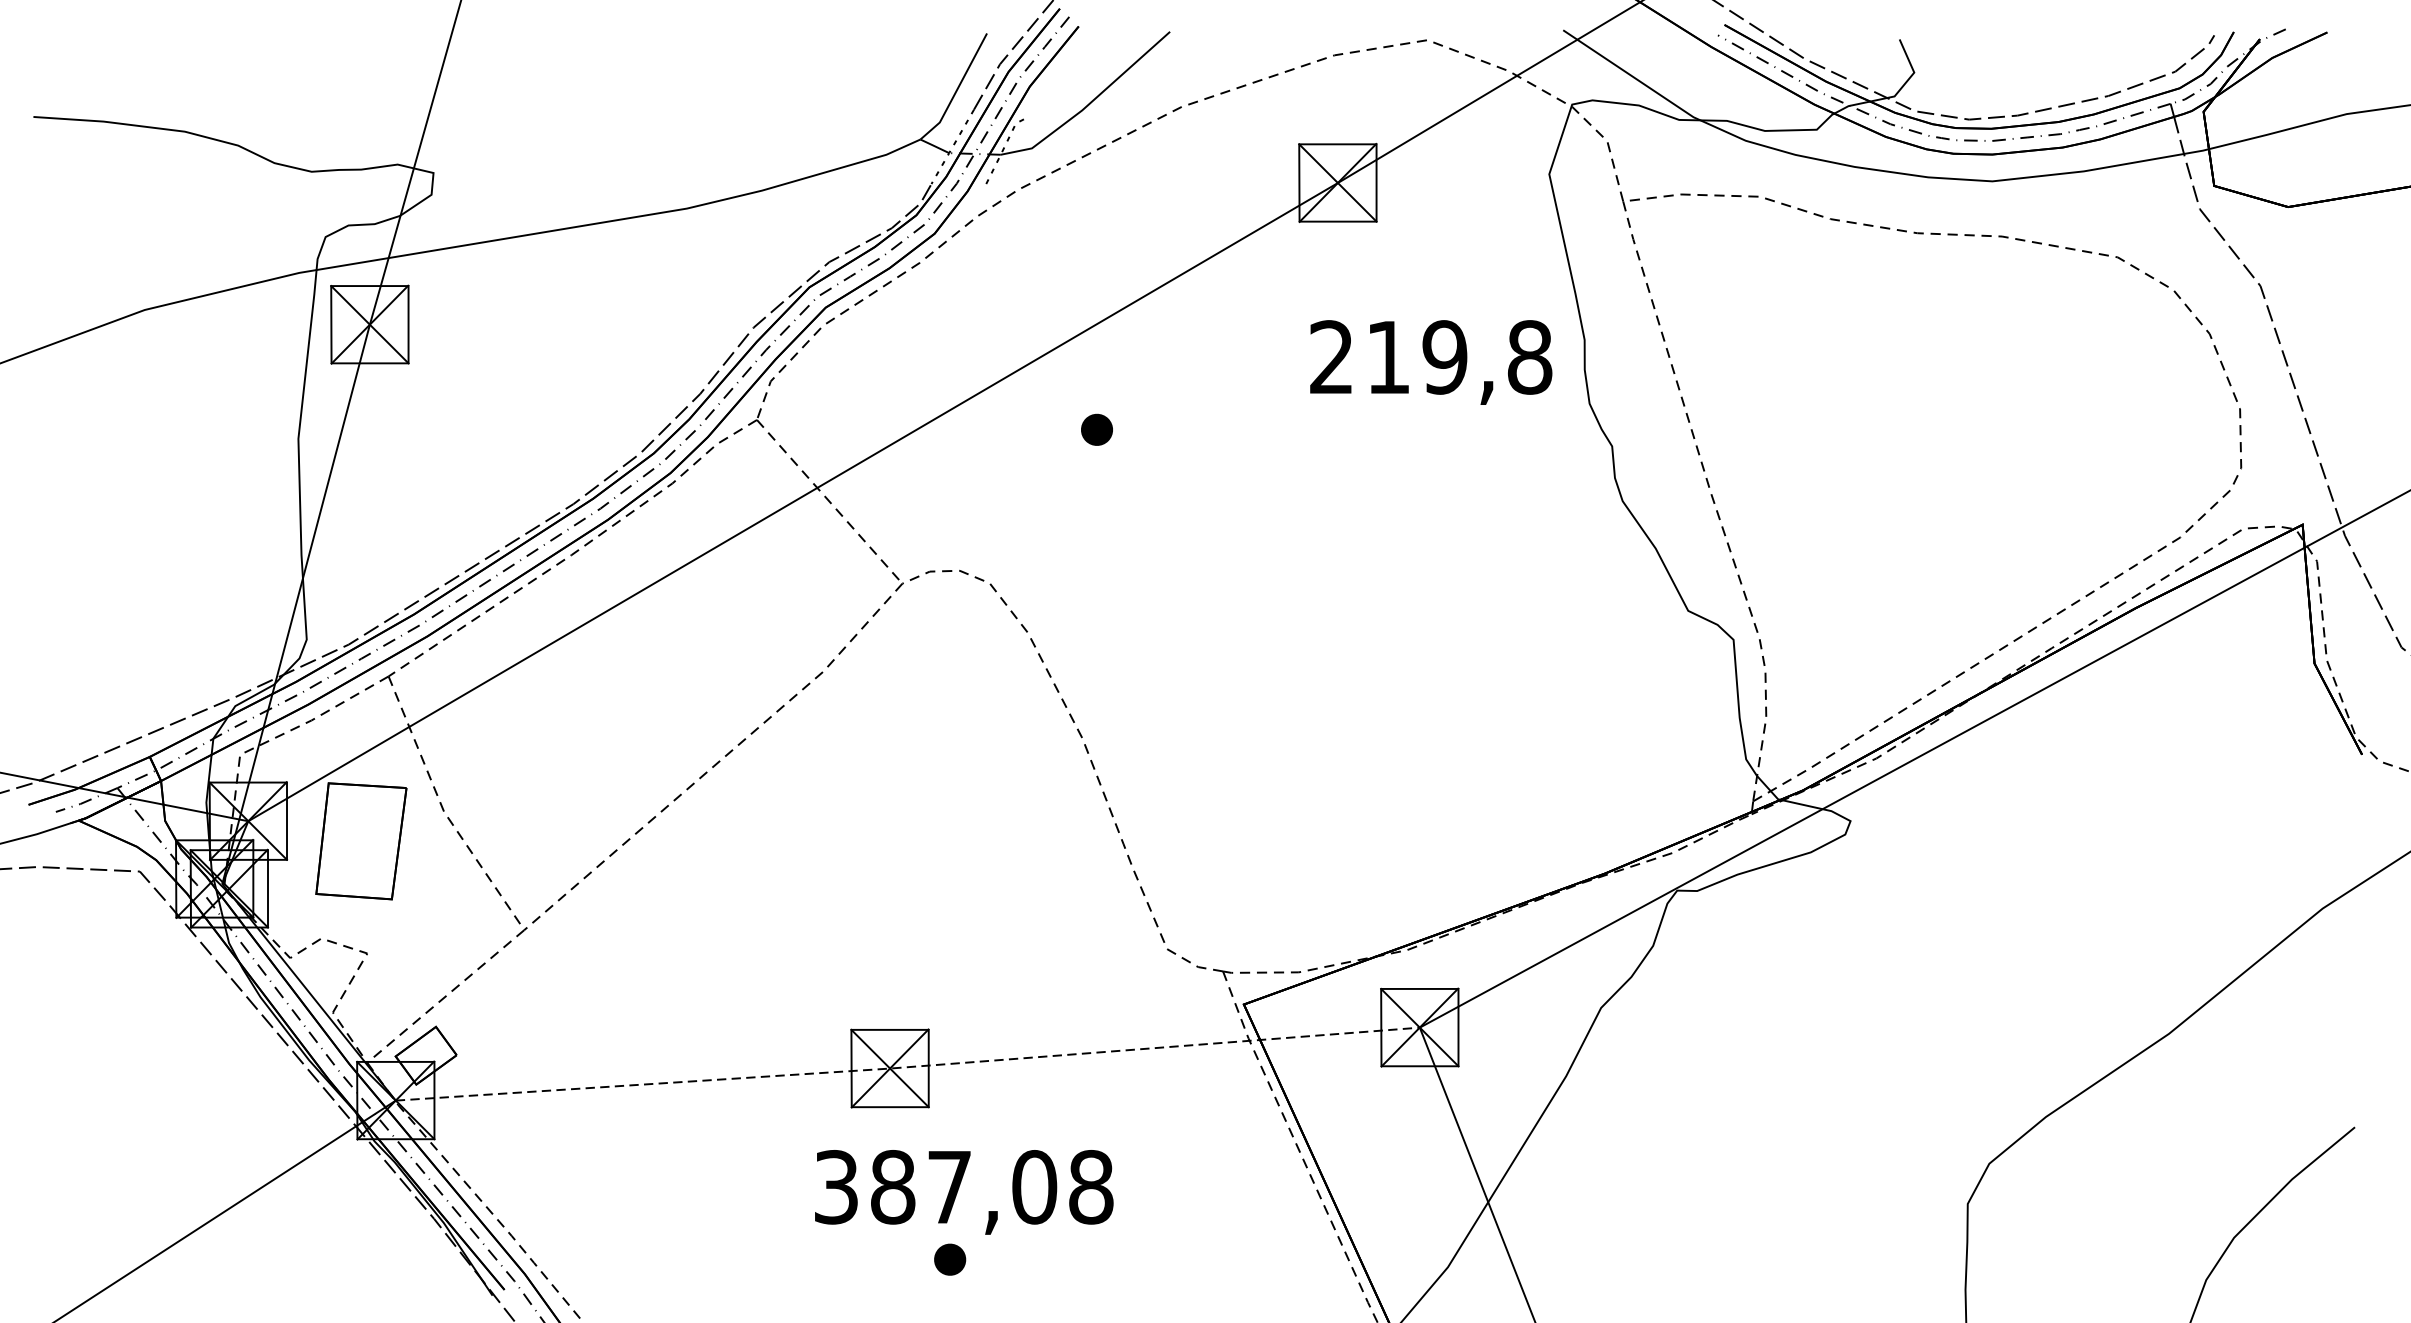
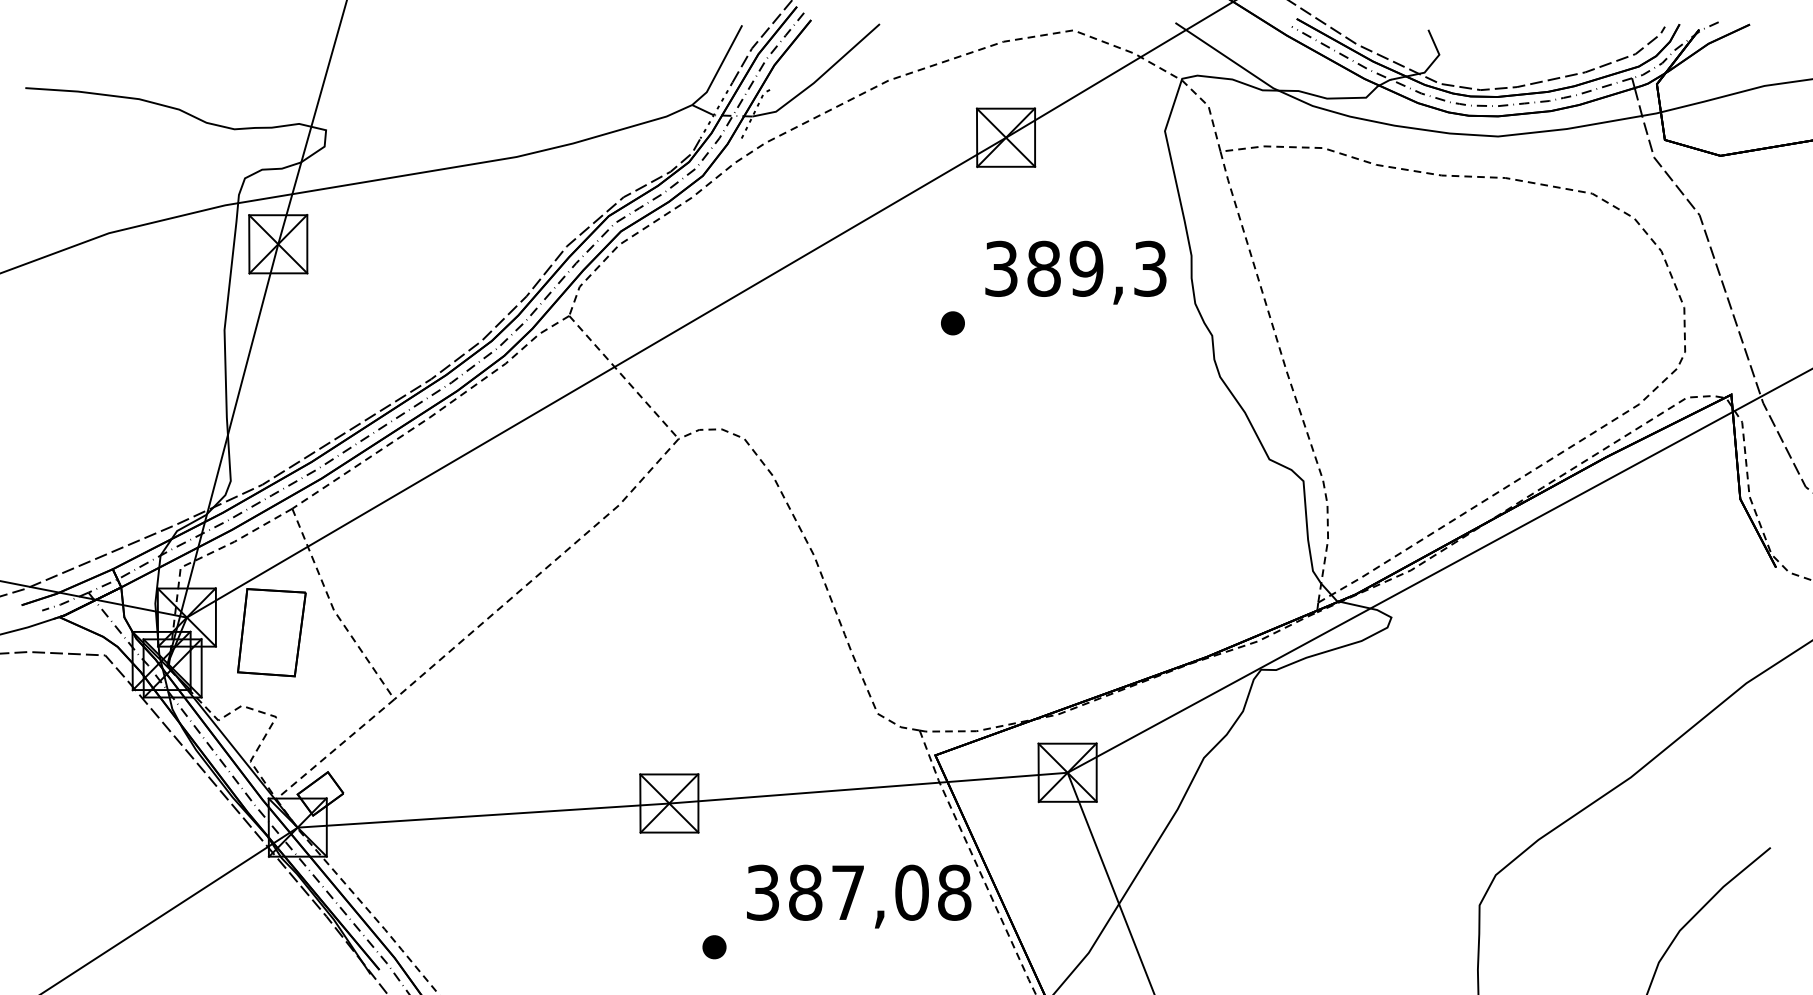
text: (1431, 356) -> (1076, 268), 219,8 -> 389,3
part: (1096, 430) -> (952, 323), moved
line: (907, 1067) -> (682, 802), dashed -> solid
text: (964, 1192) -> (859, 896), moved

